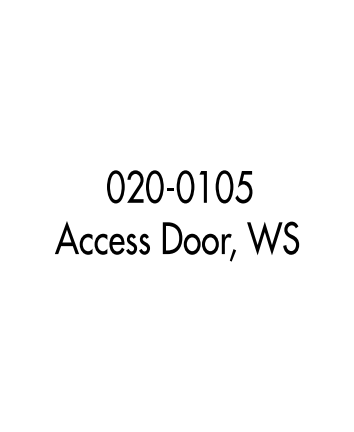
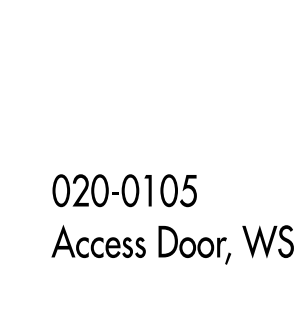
part: (179, 186) -> (124, 190), moved

